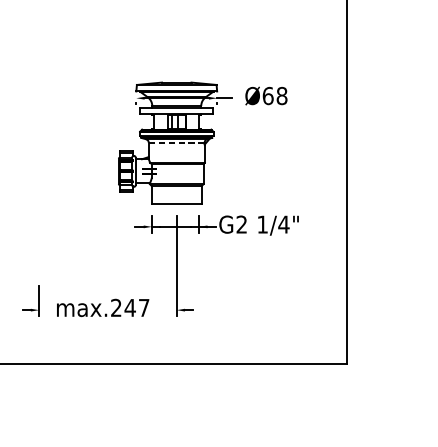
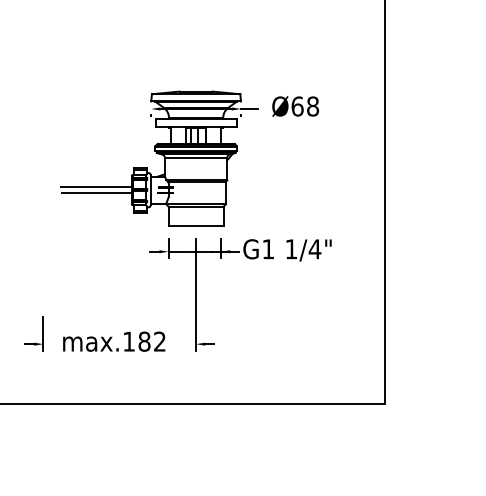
line: (176, 142) -> (195, 158), dashed -> solid
line: (87, 168) -> (96, 186), added
line: (87, 174) -> (96, 193), added
text: (241, 223) -> (267, 248), G2 -> G1
text: (130, 307) -> (144, 341), max.247 -> max.182

